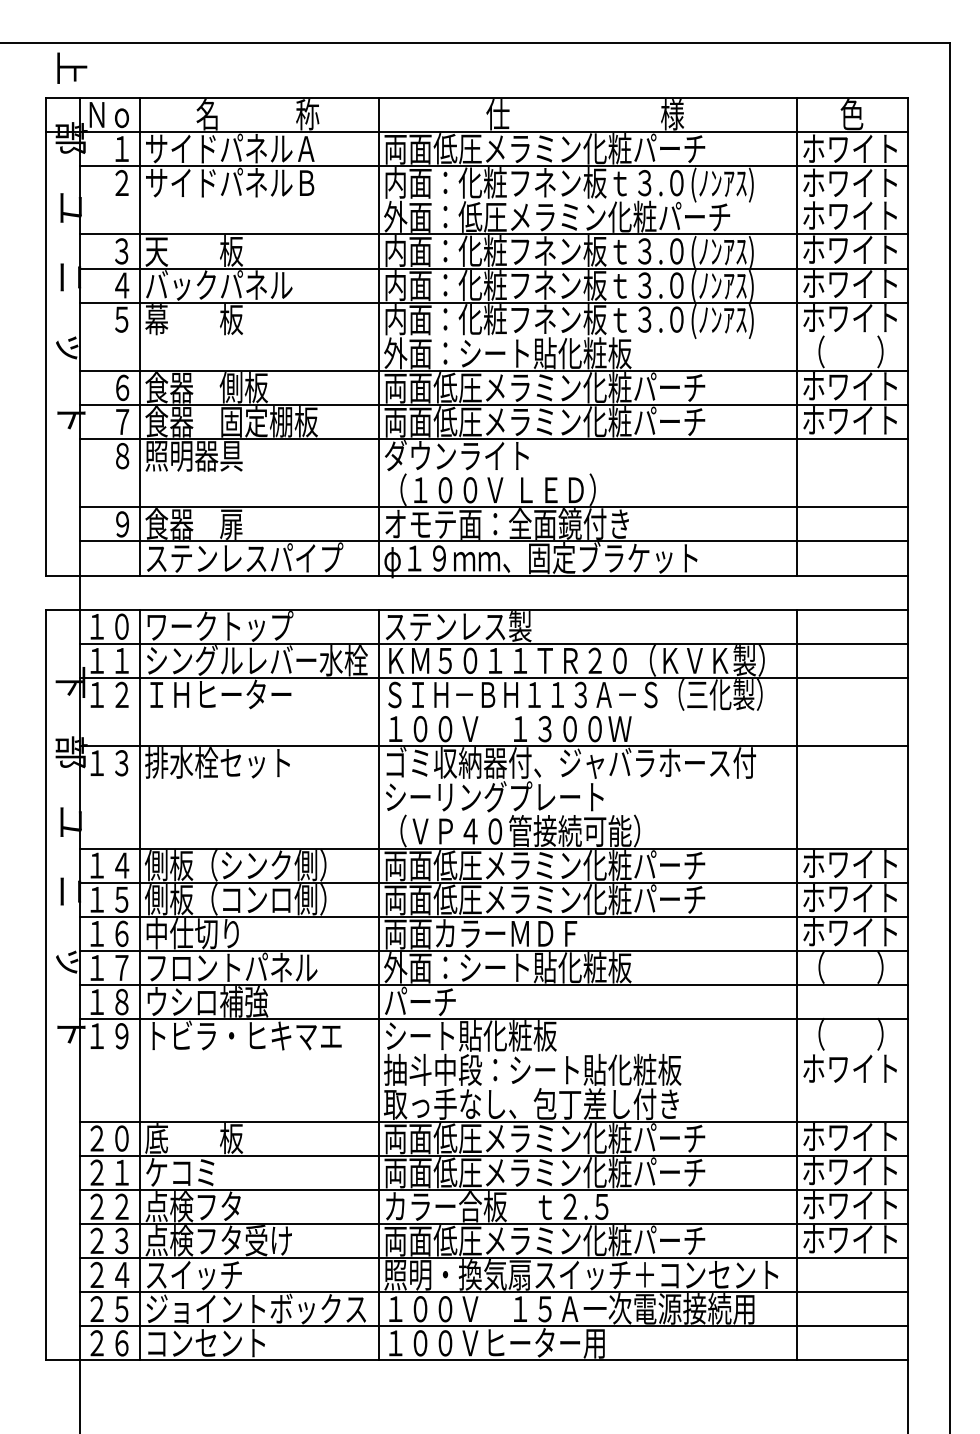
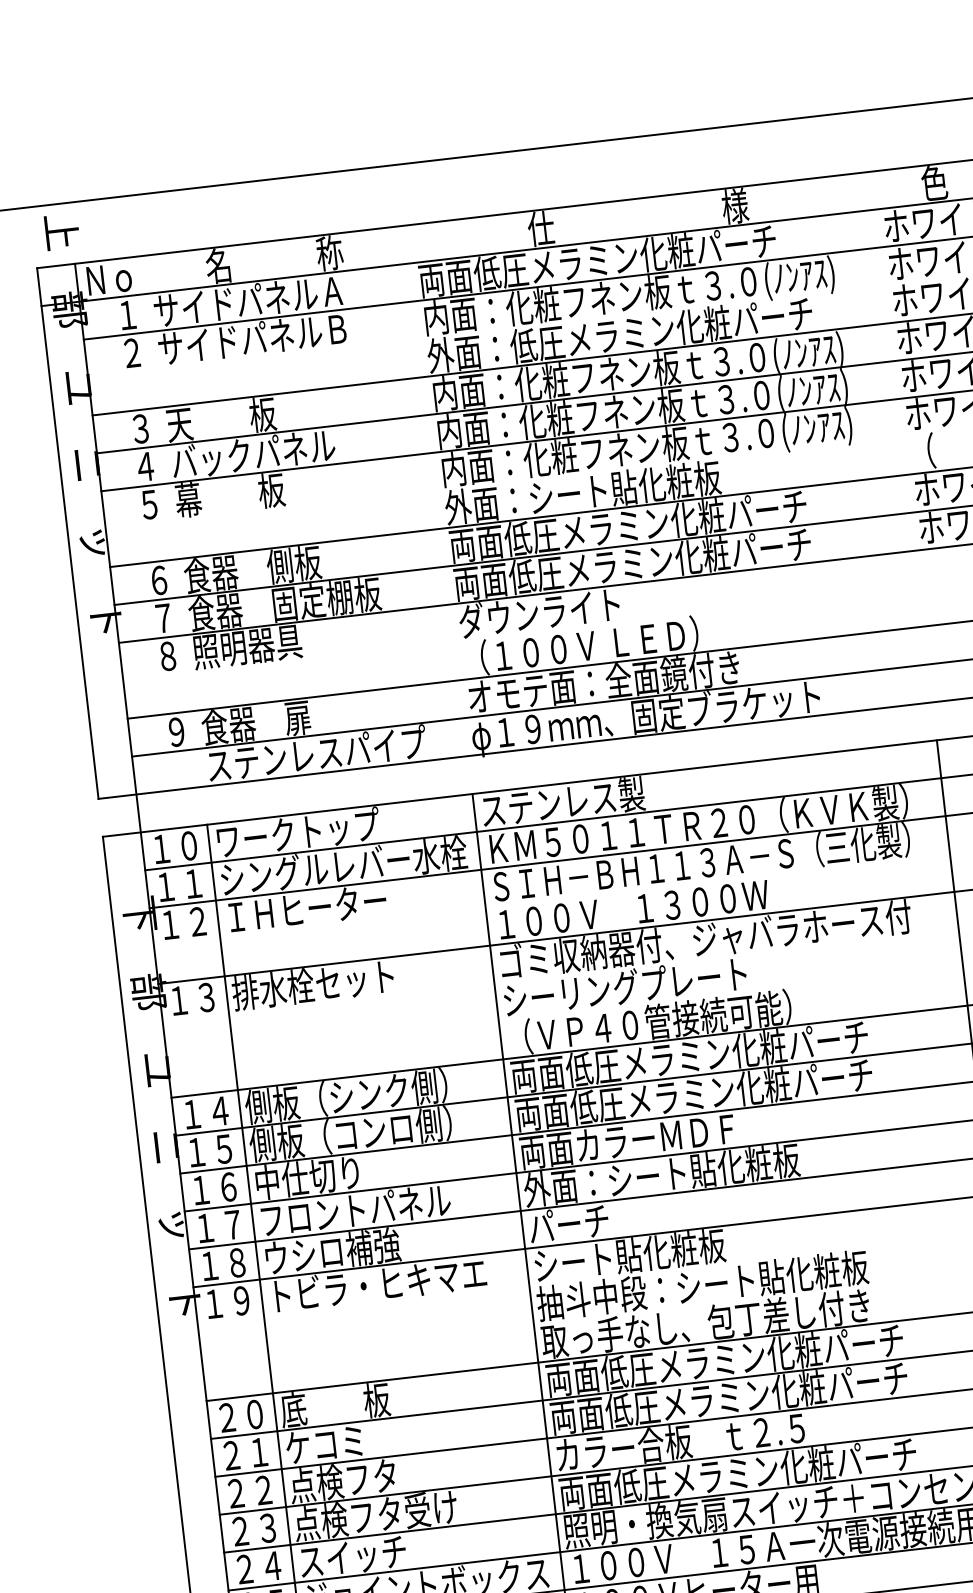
line: (140, 336) -> (172, 521), removed
line: (378, 336) -> (436, 490), removed
line: (796, 336) -> (901, 436), removed

